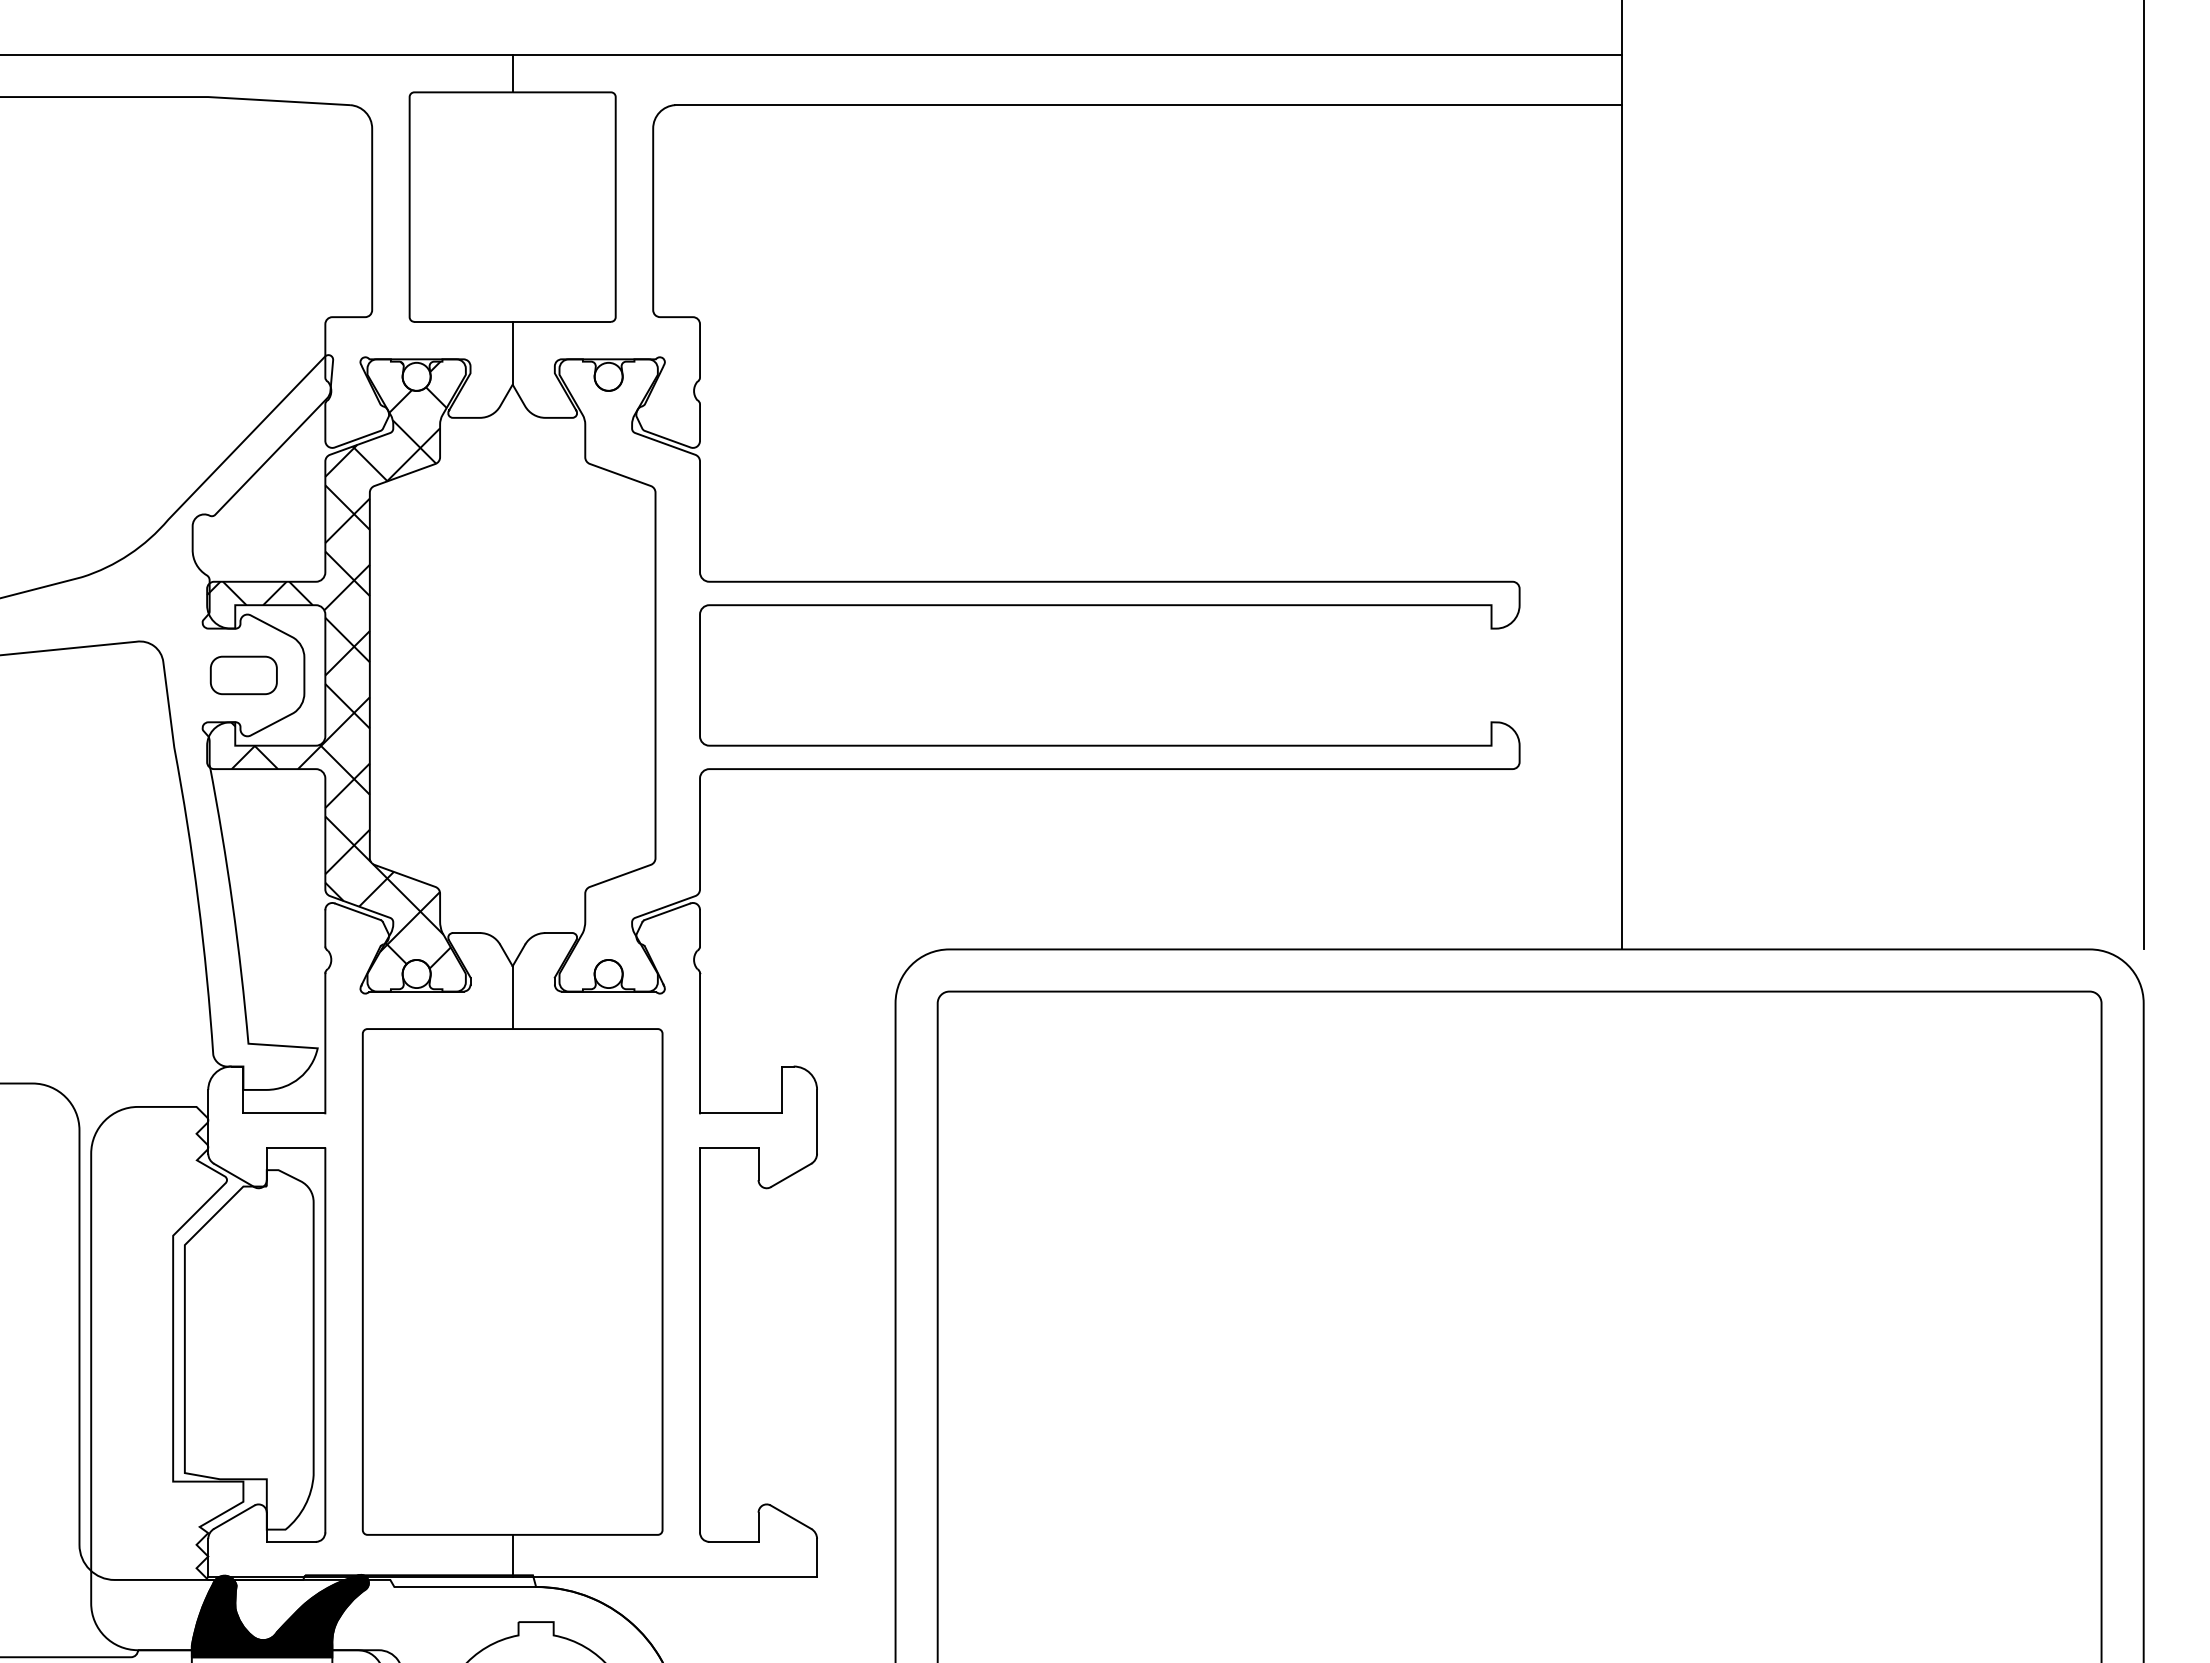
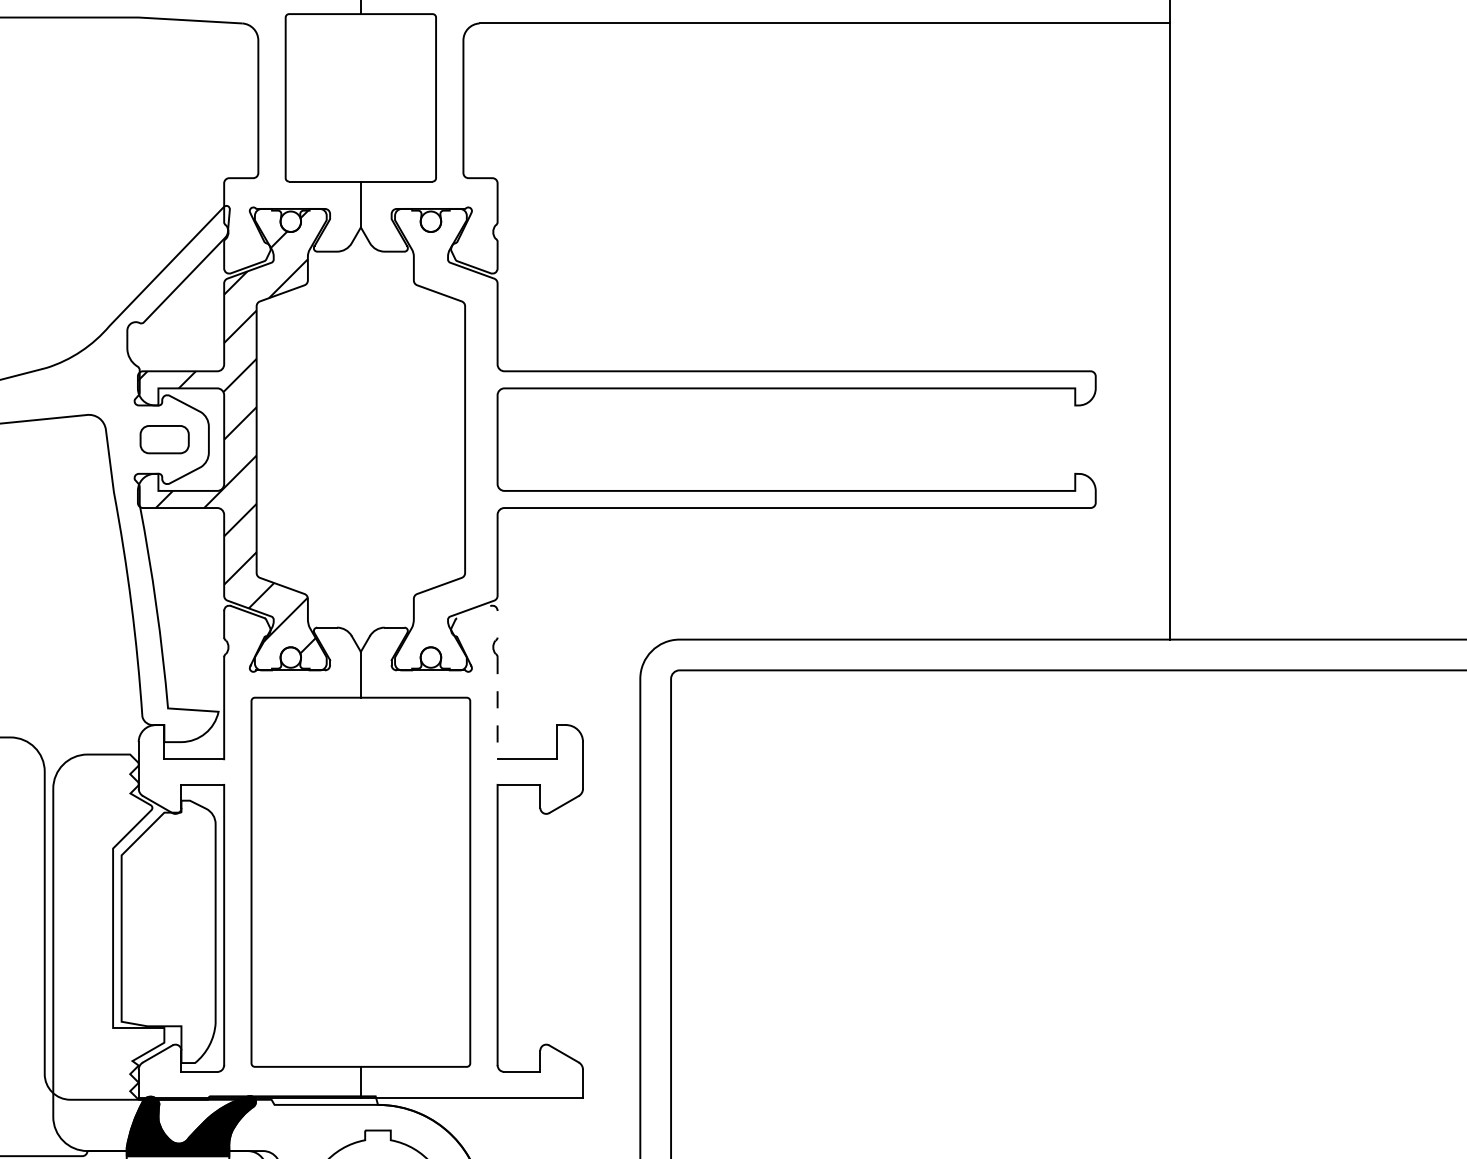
hatch: (334, 662) -> (230, 430), removed
line: (666, 911) -> (473, 611), removed
line: (700, 928) -> (497, 624), removed
line: (700, 1043) -> (497, 708), solid -> dashed

